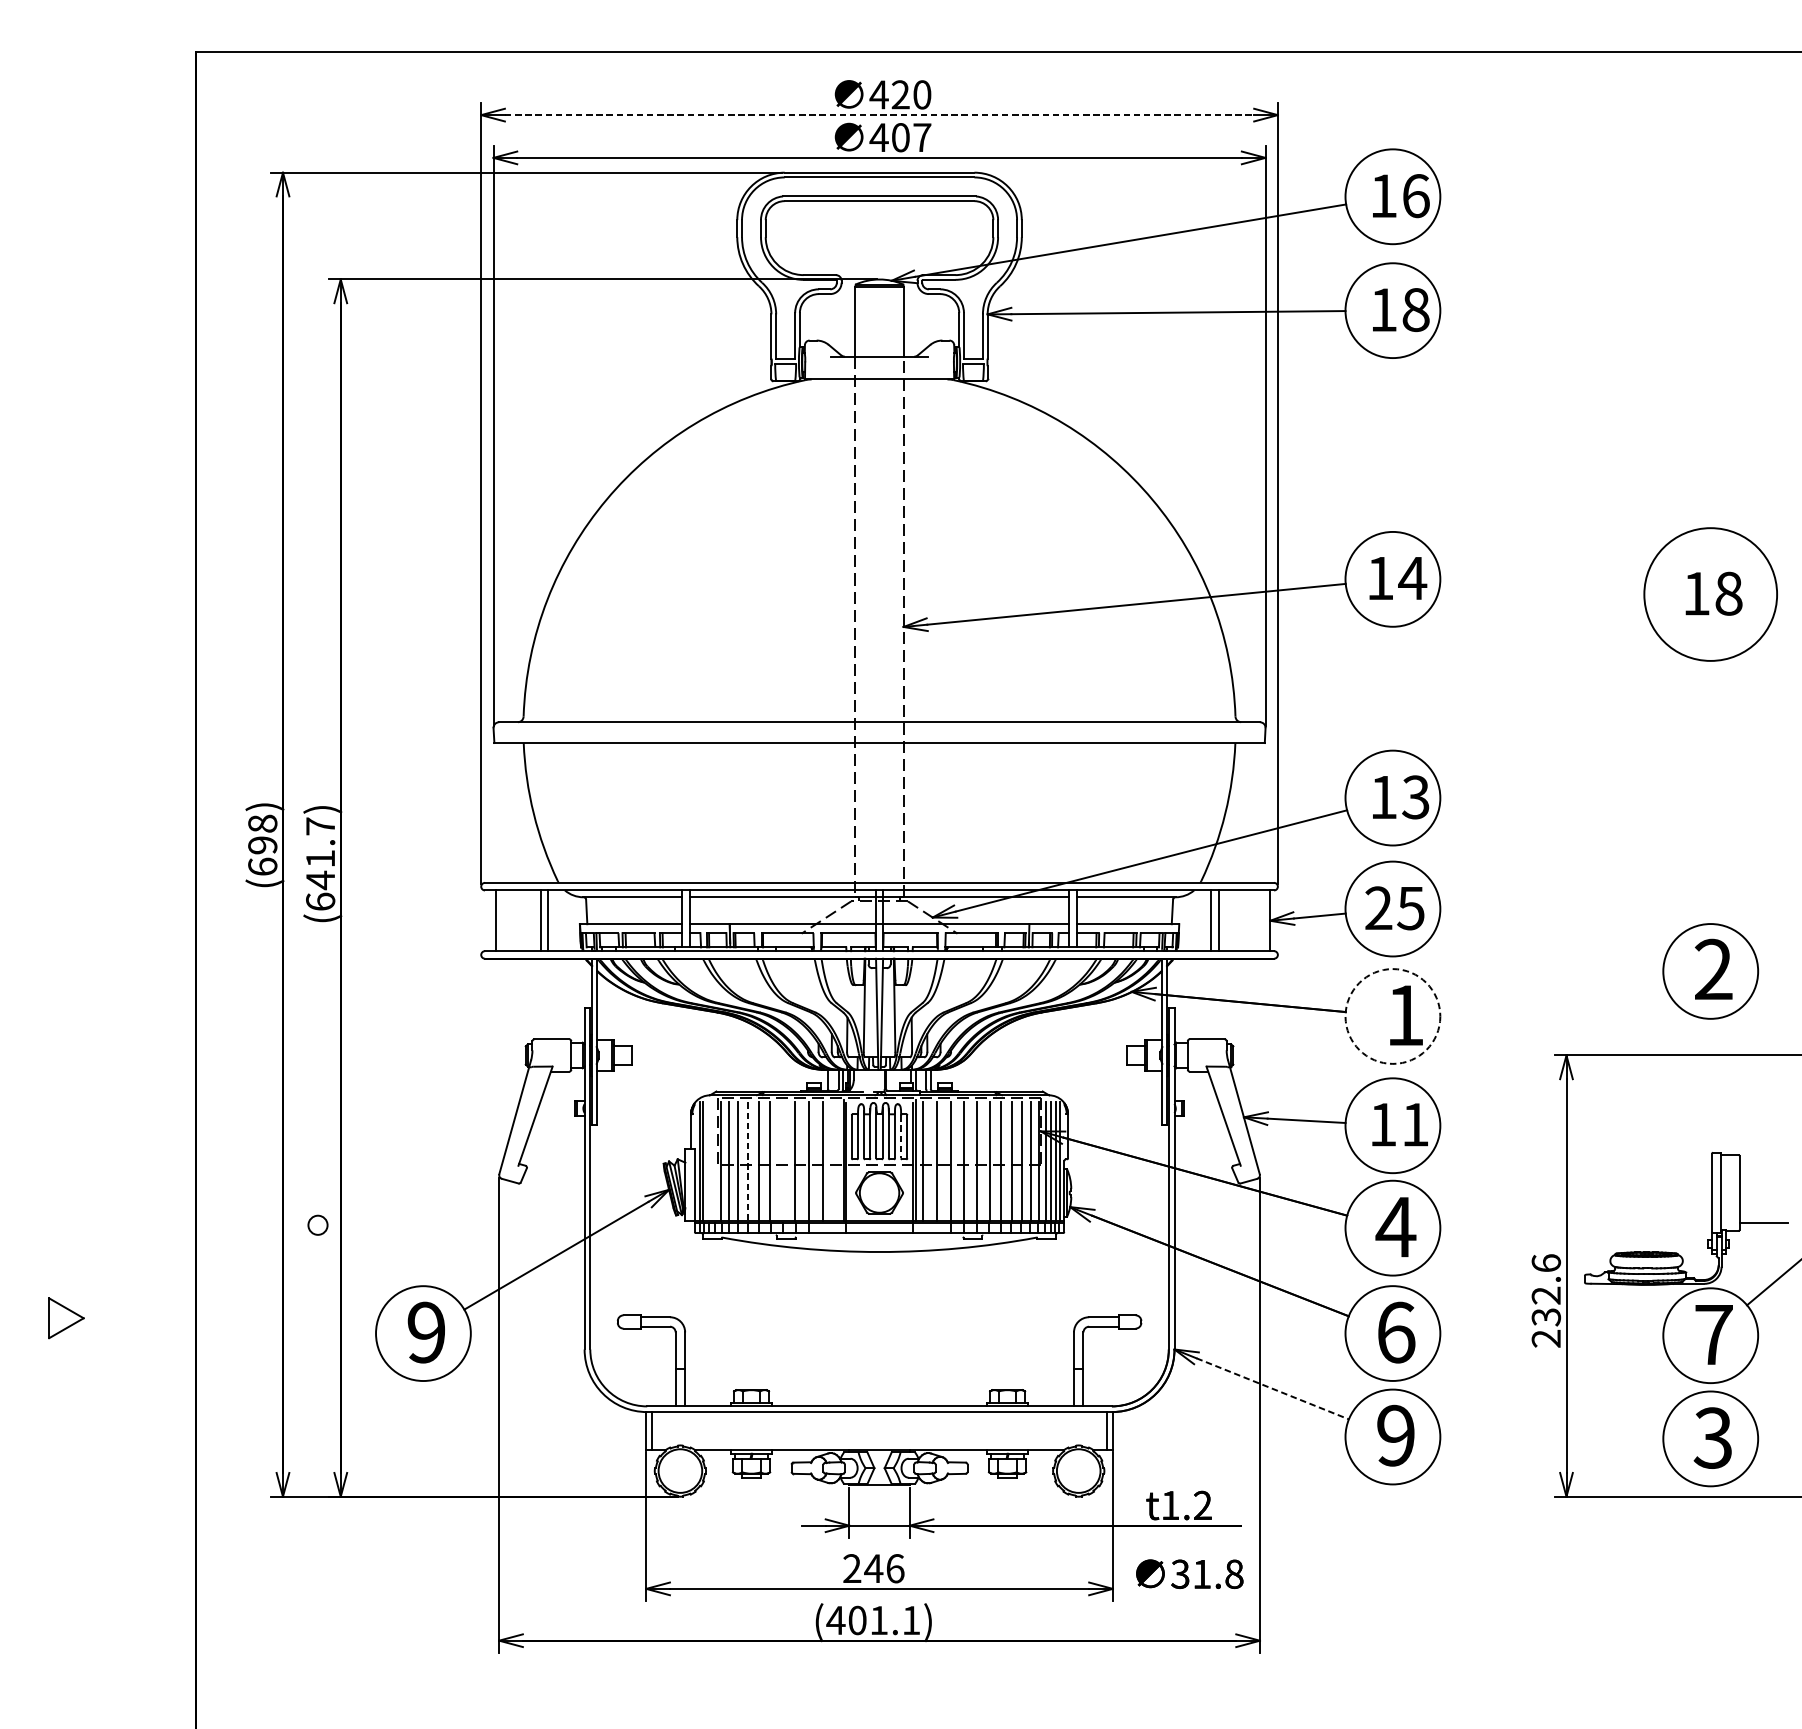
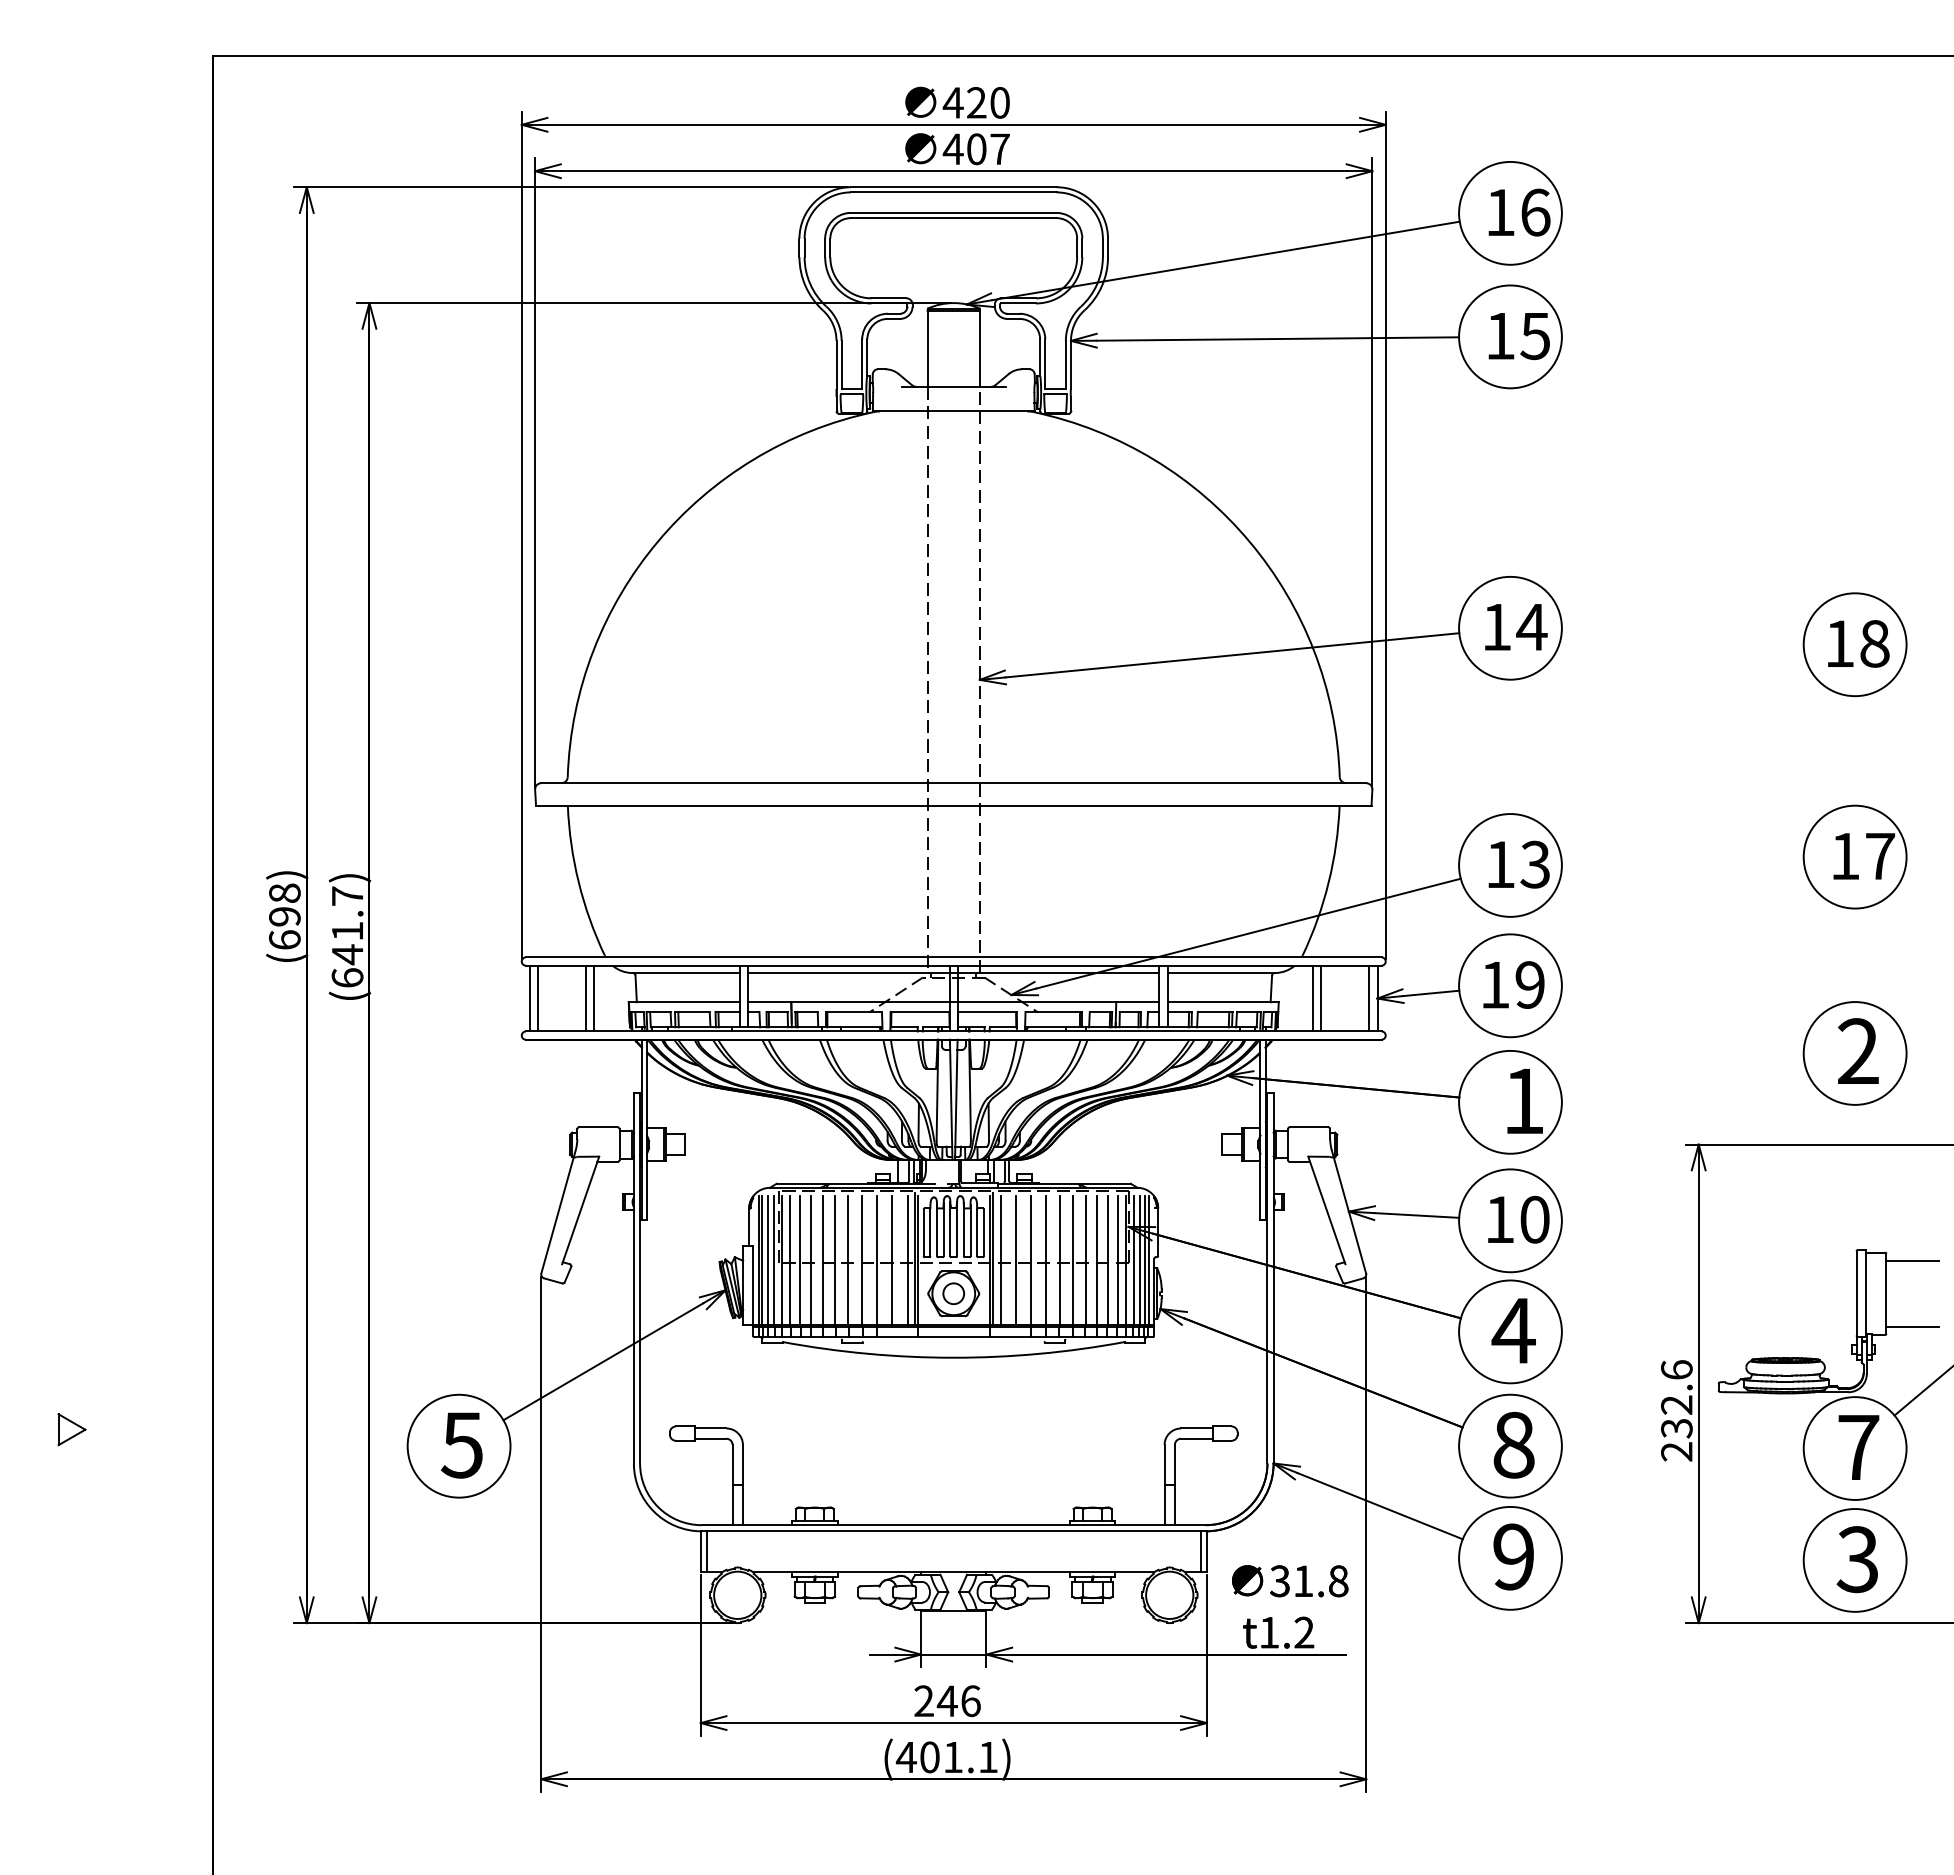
line: (880, 114) -> (954, 124), dashed -> solid
text: (1415, 309) -> (1535, 335), 18 -> 15
circle: (1710, 594) -> (1854, 644), size x0.71
part: (1710, 789) -> (1854, 856), added
text: (1394, 907) -> (1512, 984), 25 -> 19
line: (488, 920) -> (529, 998), added
line: (1262, 920) -> (1369, 998), added
circle: (1392, 1015) -> (1510, 1101), dashed -> solid
text: (1415, 1124) -> (1534, 1219), 11 -> 10
line: (901, 1137) -> (977, 1233), dashed -> solid
line: (707, 1161) -> (767, 1259), added
line: (714, 1161) -> (774, 1259), added
line: (782, 1161) -> (848, 1259), added
line: (836, 1161) -> (907, 1259), added
line: (747, 1162) -> (810, 1260), dashed -> solid
line: (1763, 1162) -> (1912, 1260), added
circle: (317, 1225) -> (953, 1293), moved
part: (66, 1318) -> (71, 1429), size x0.71
text: (425, 1332) -> (461, 1444), 9 -> 5
text: (1395, 1332) -> (1513, 1444), 6 -> 8
line: (1273, 1389) -> (1380, 1506), dashed -> solid
text: (1190, 1574) -> (1290, 1581), moved

